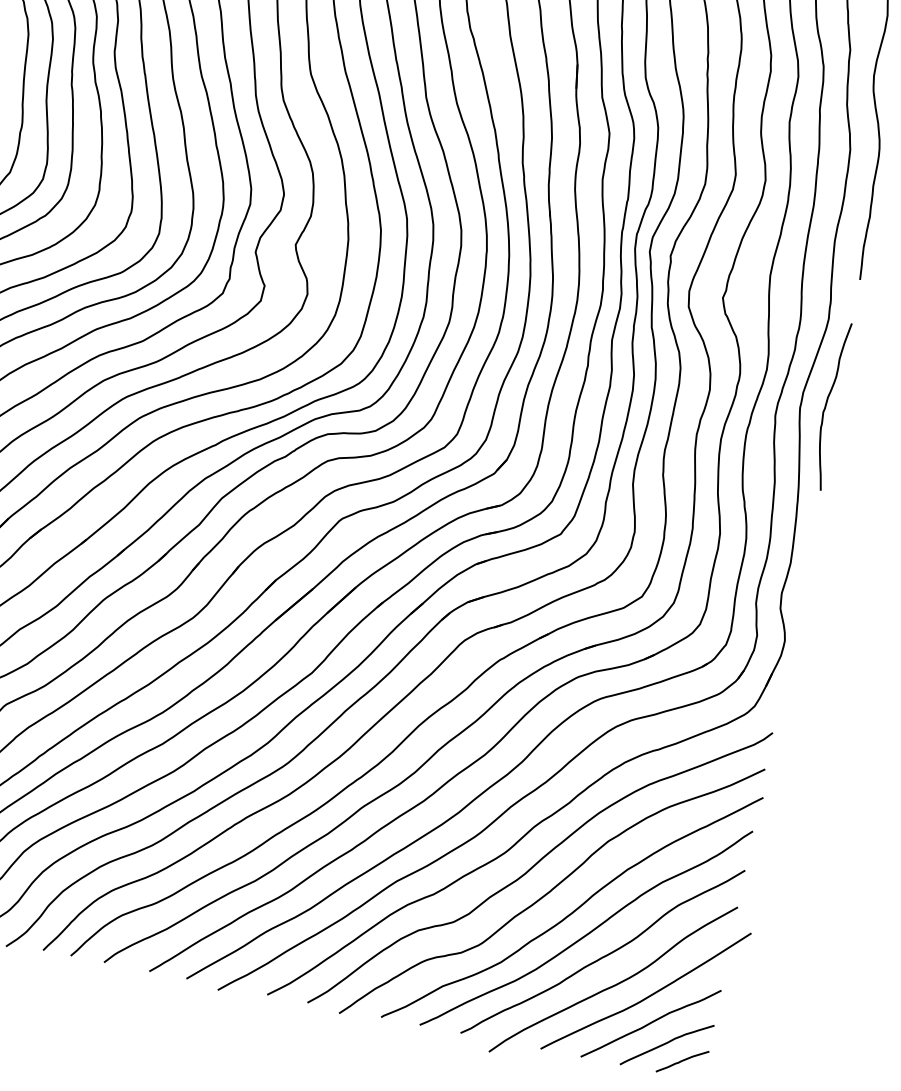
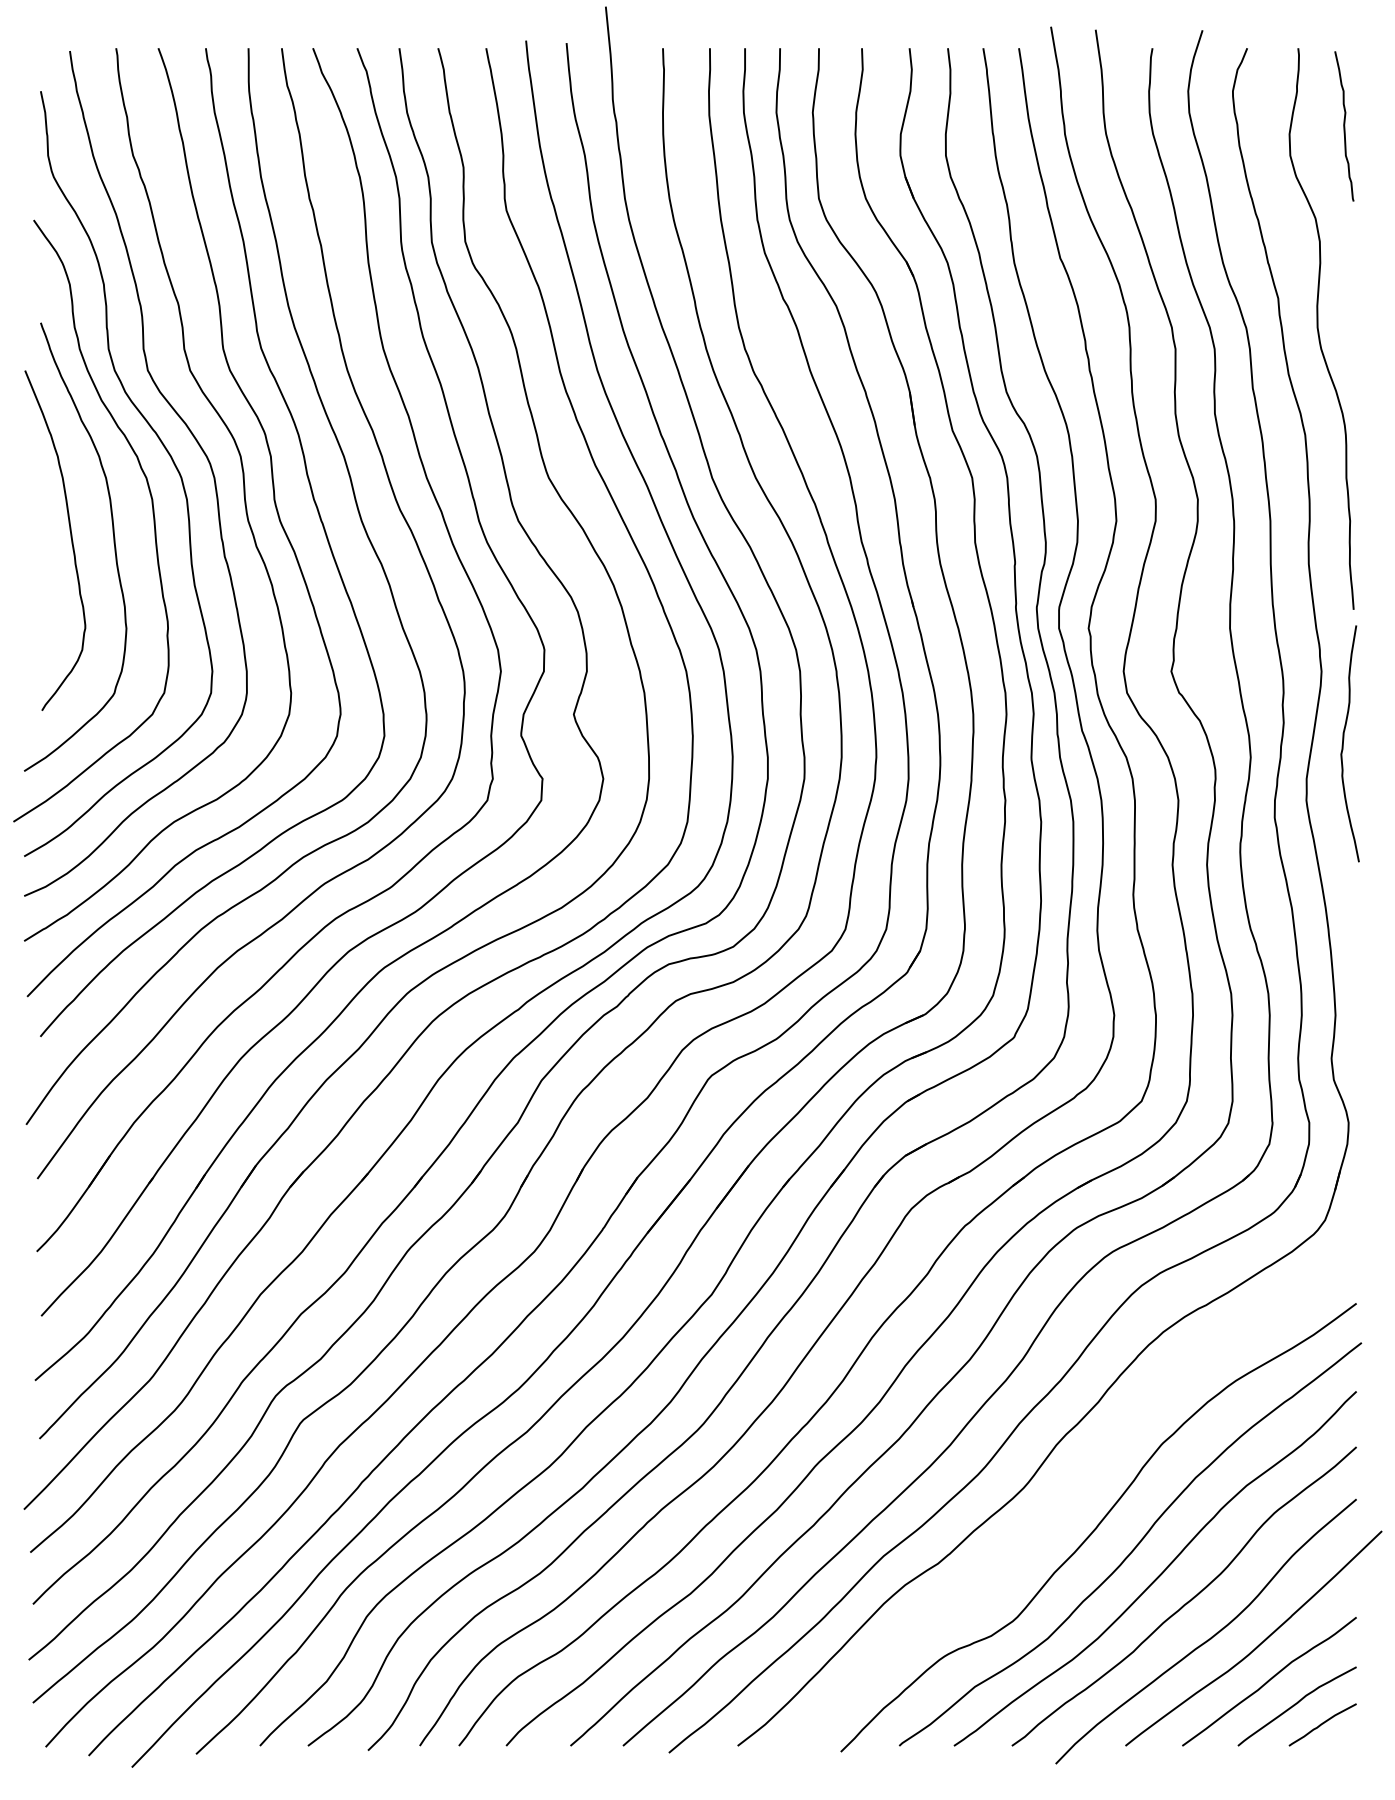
curve: (826, 404) -> (1343, 743), moved
curve: (535, 865) -> (1069, 1496), removed

